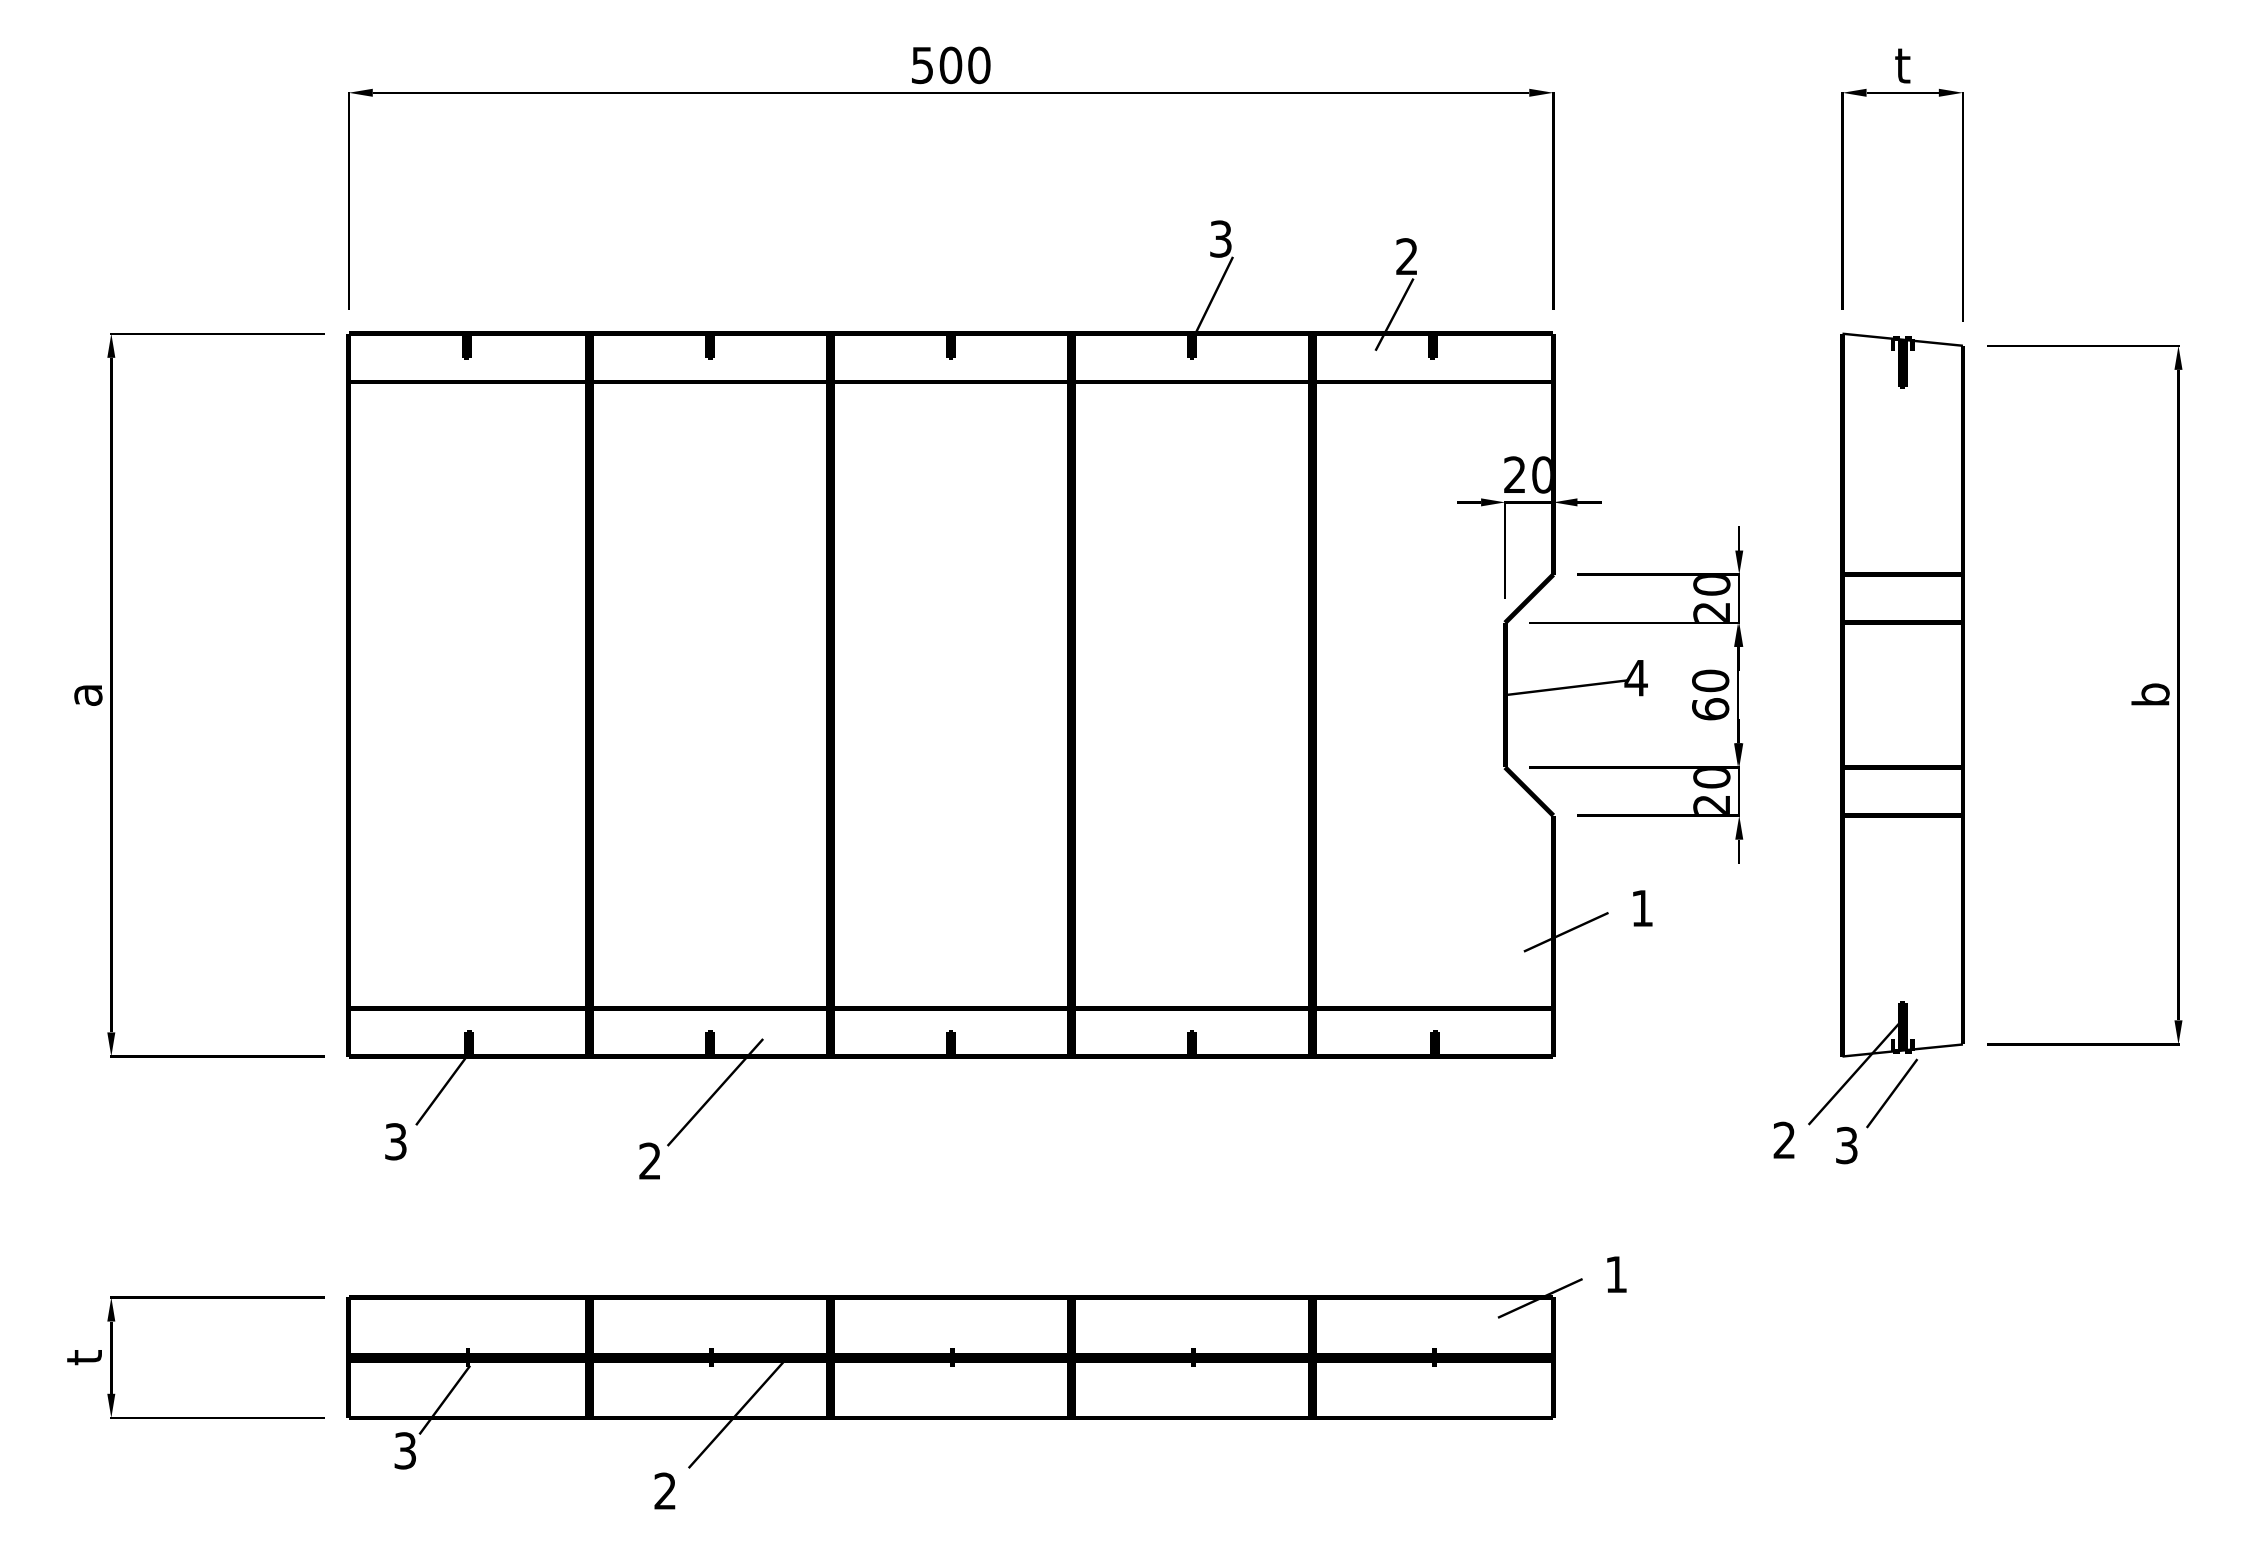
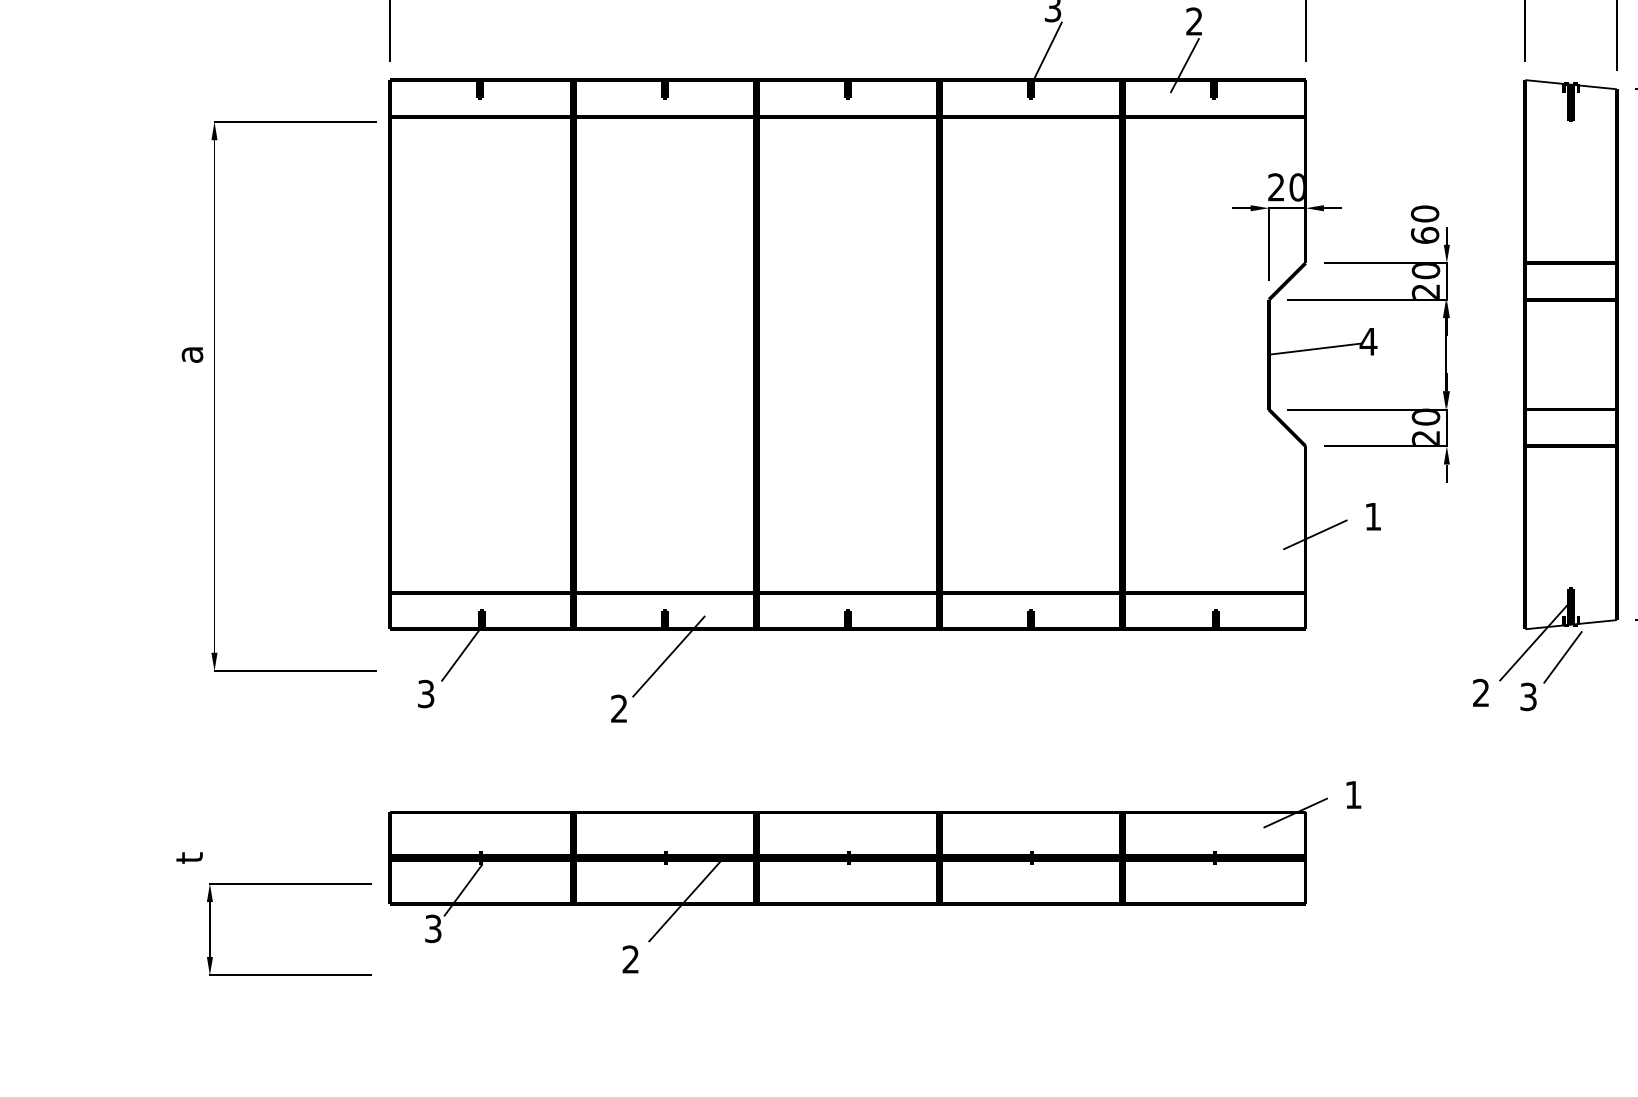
text: (1710, 694) -> (1425, 224), moved
part: (112, 695) -> (215, 396), moved
part: (215, 1298) -> (289, 884), moved

